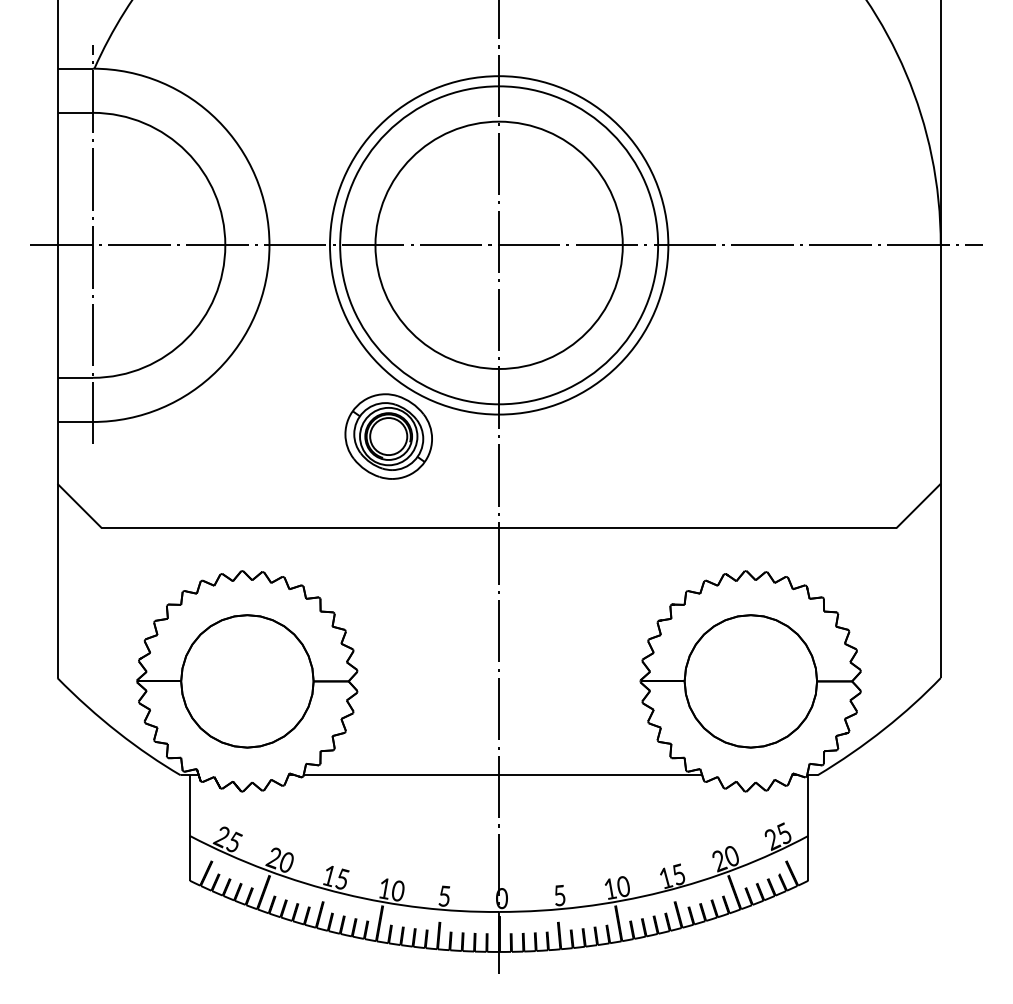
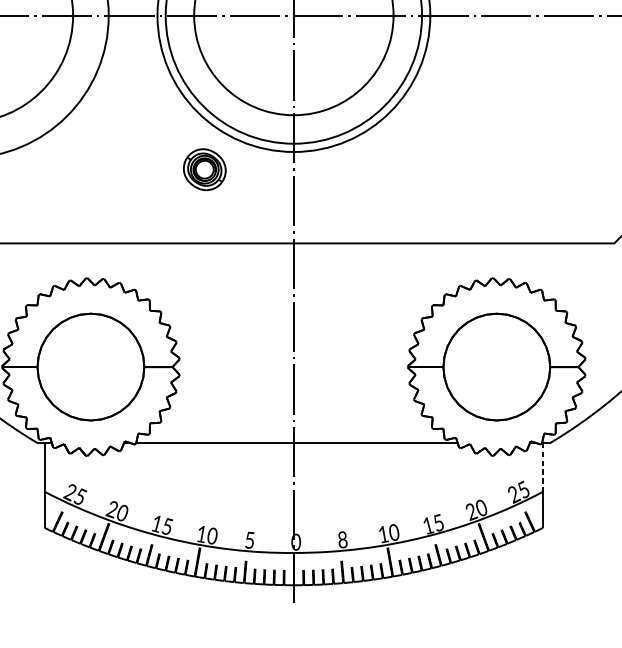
part: (388, 436) -> (204, 169), size x0.6
line: (808, 806) -> (543, 467), solid -> dashed
text: (559, 895) -> (342, 539), 5 -> 8

